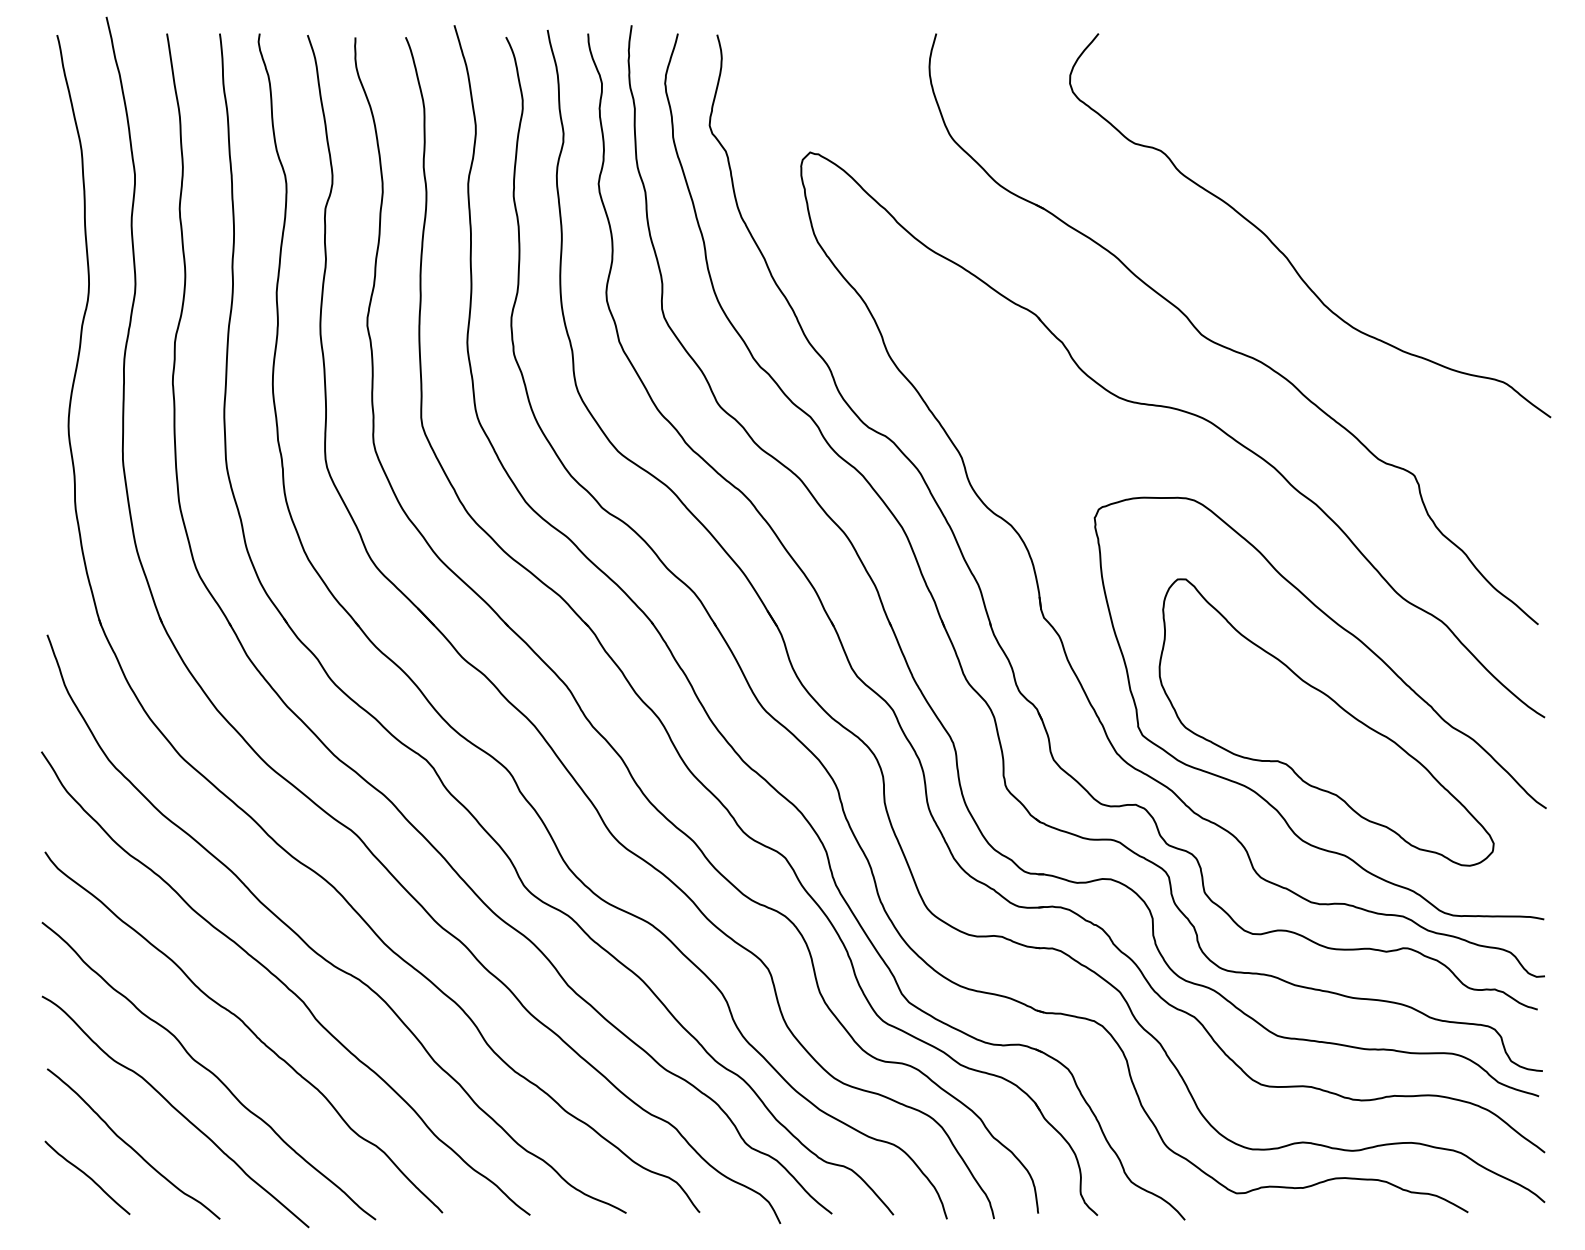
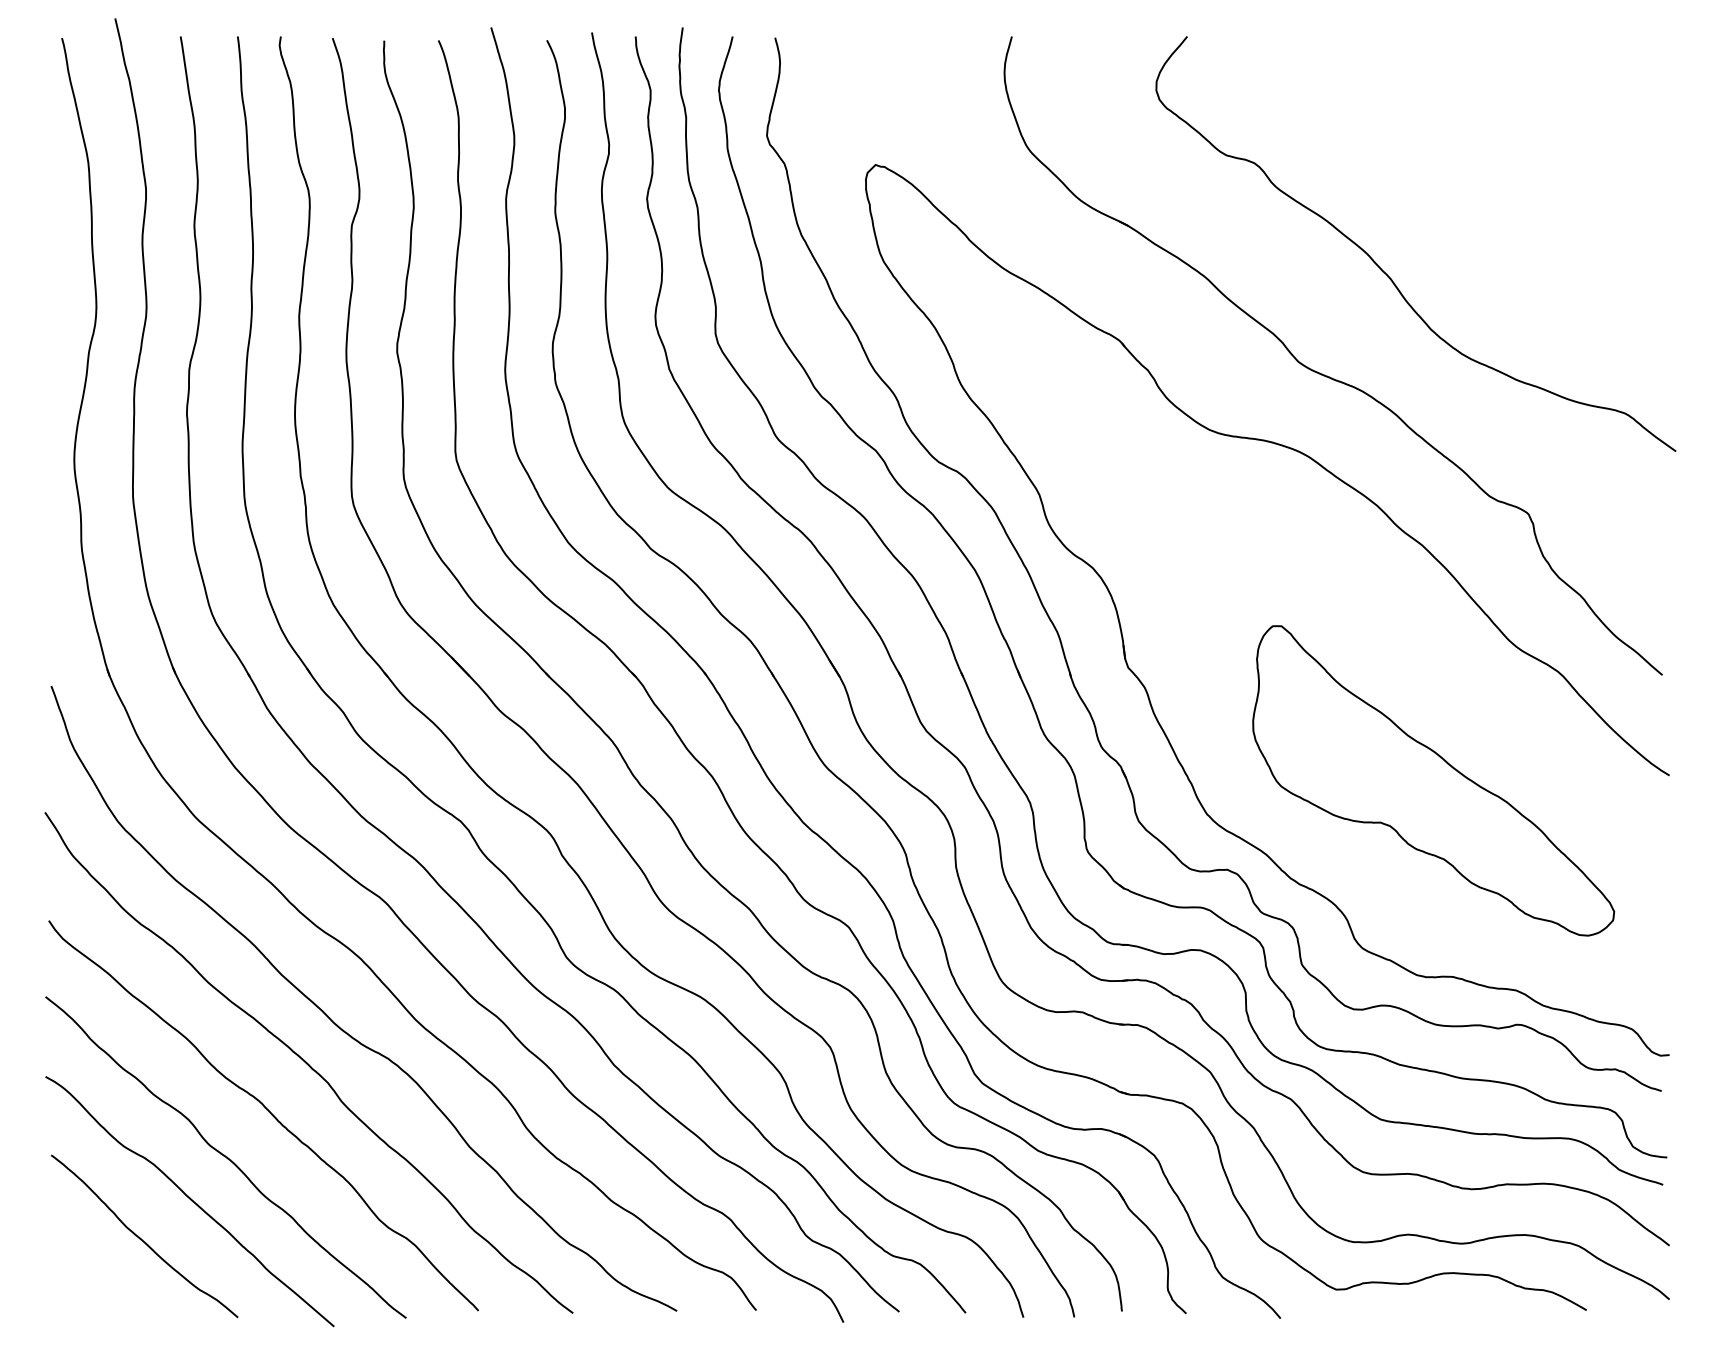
curve: (1371, 652) -> (1482, 705), removed
curve: (87, 1177) -> (94, 1272), removed

